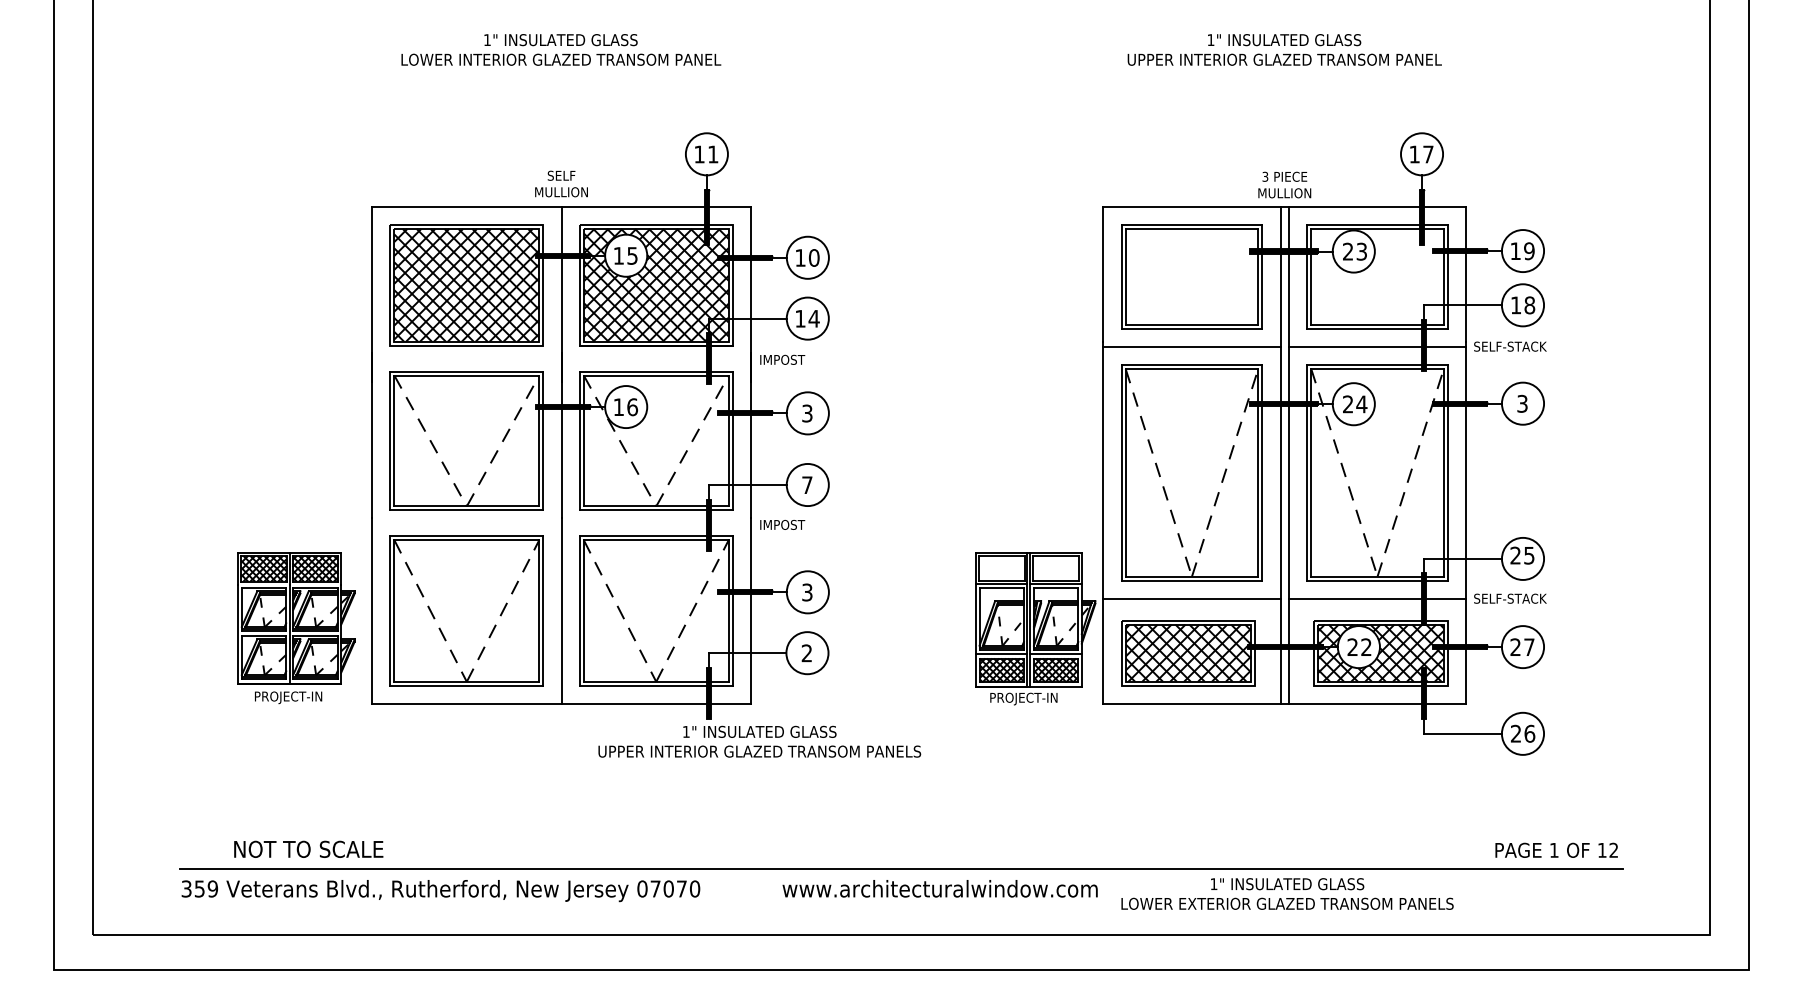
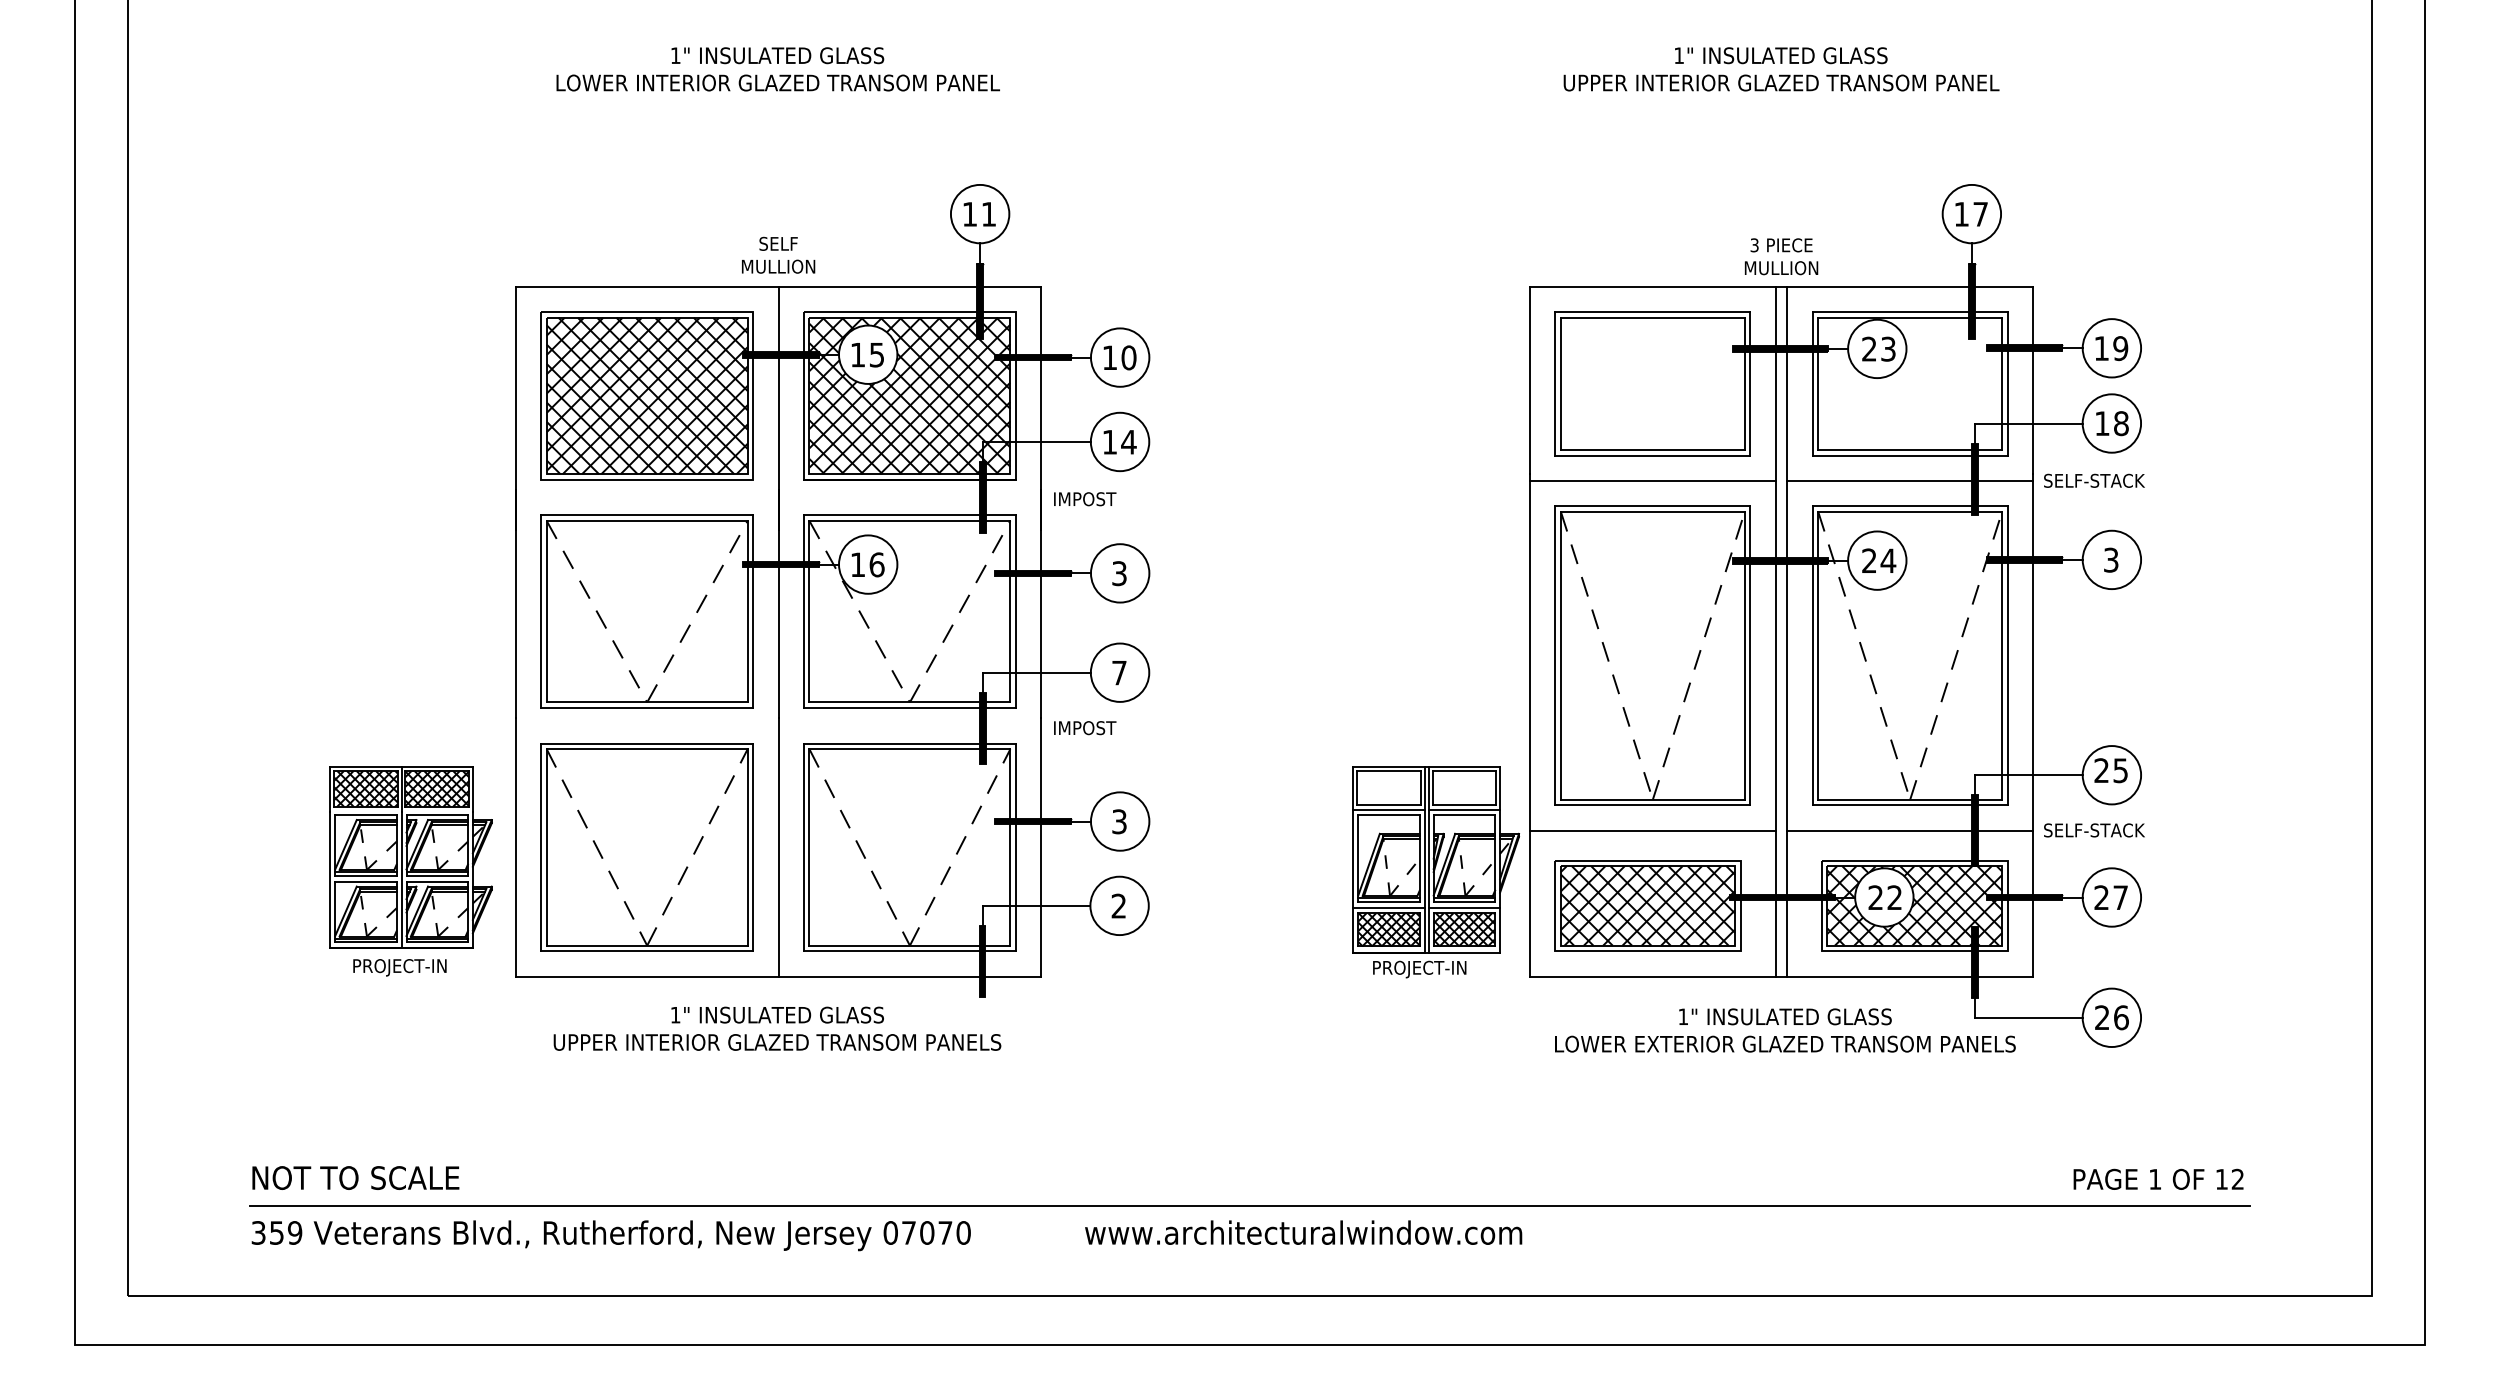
text: (759, 741) -> (777, 1028), moved
text: (308, 848) -> (355, 1176), moved
text: (1287, 893) -> (1785, 1029), moved

